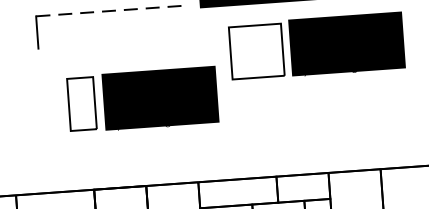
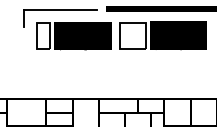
line: (109, 11) -> (60, 10), dashed -> solid
part: (141, 100) -> (73, 36), moved

